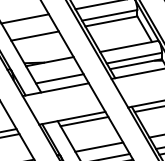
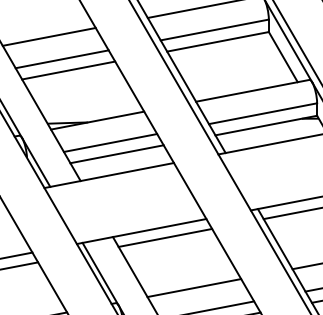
line: (31, 29) -> (61, 57), added
line: (56, 72) -> (110, 141), added

